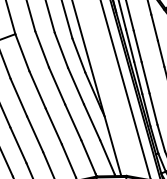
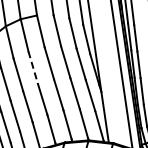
line: (19, 97) -> (33, 67), solid -> dashed

